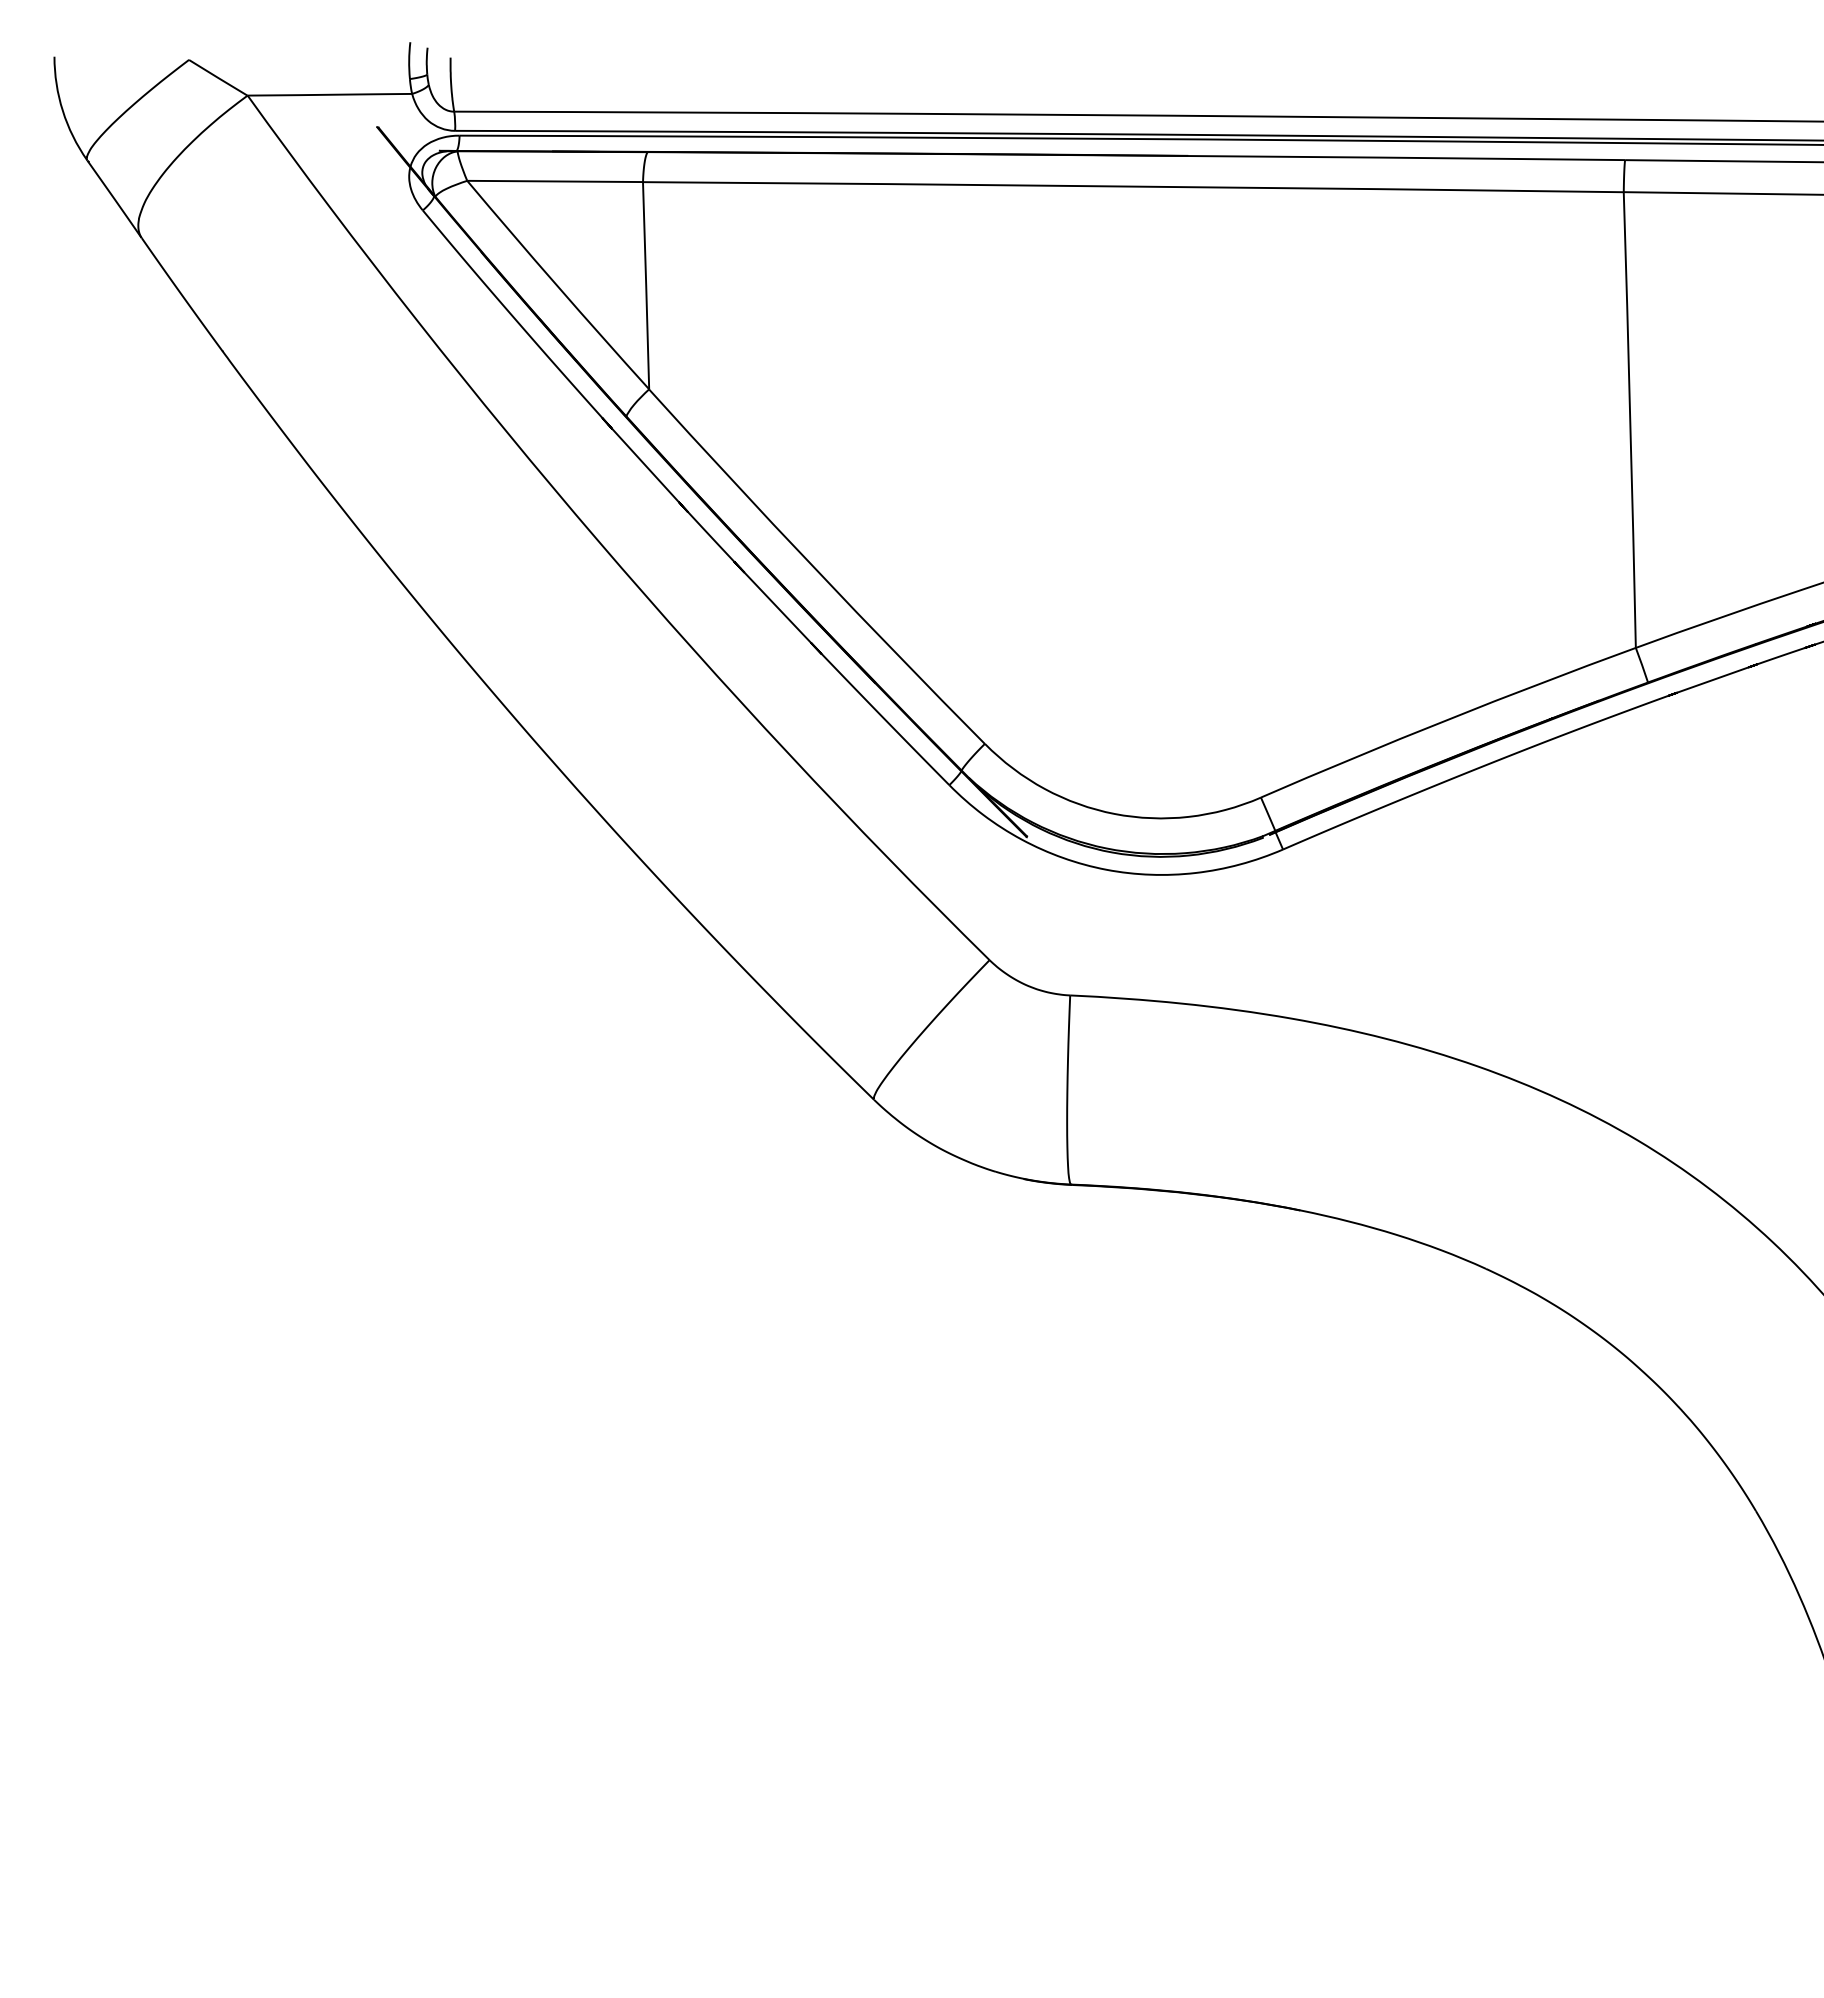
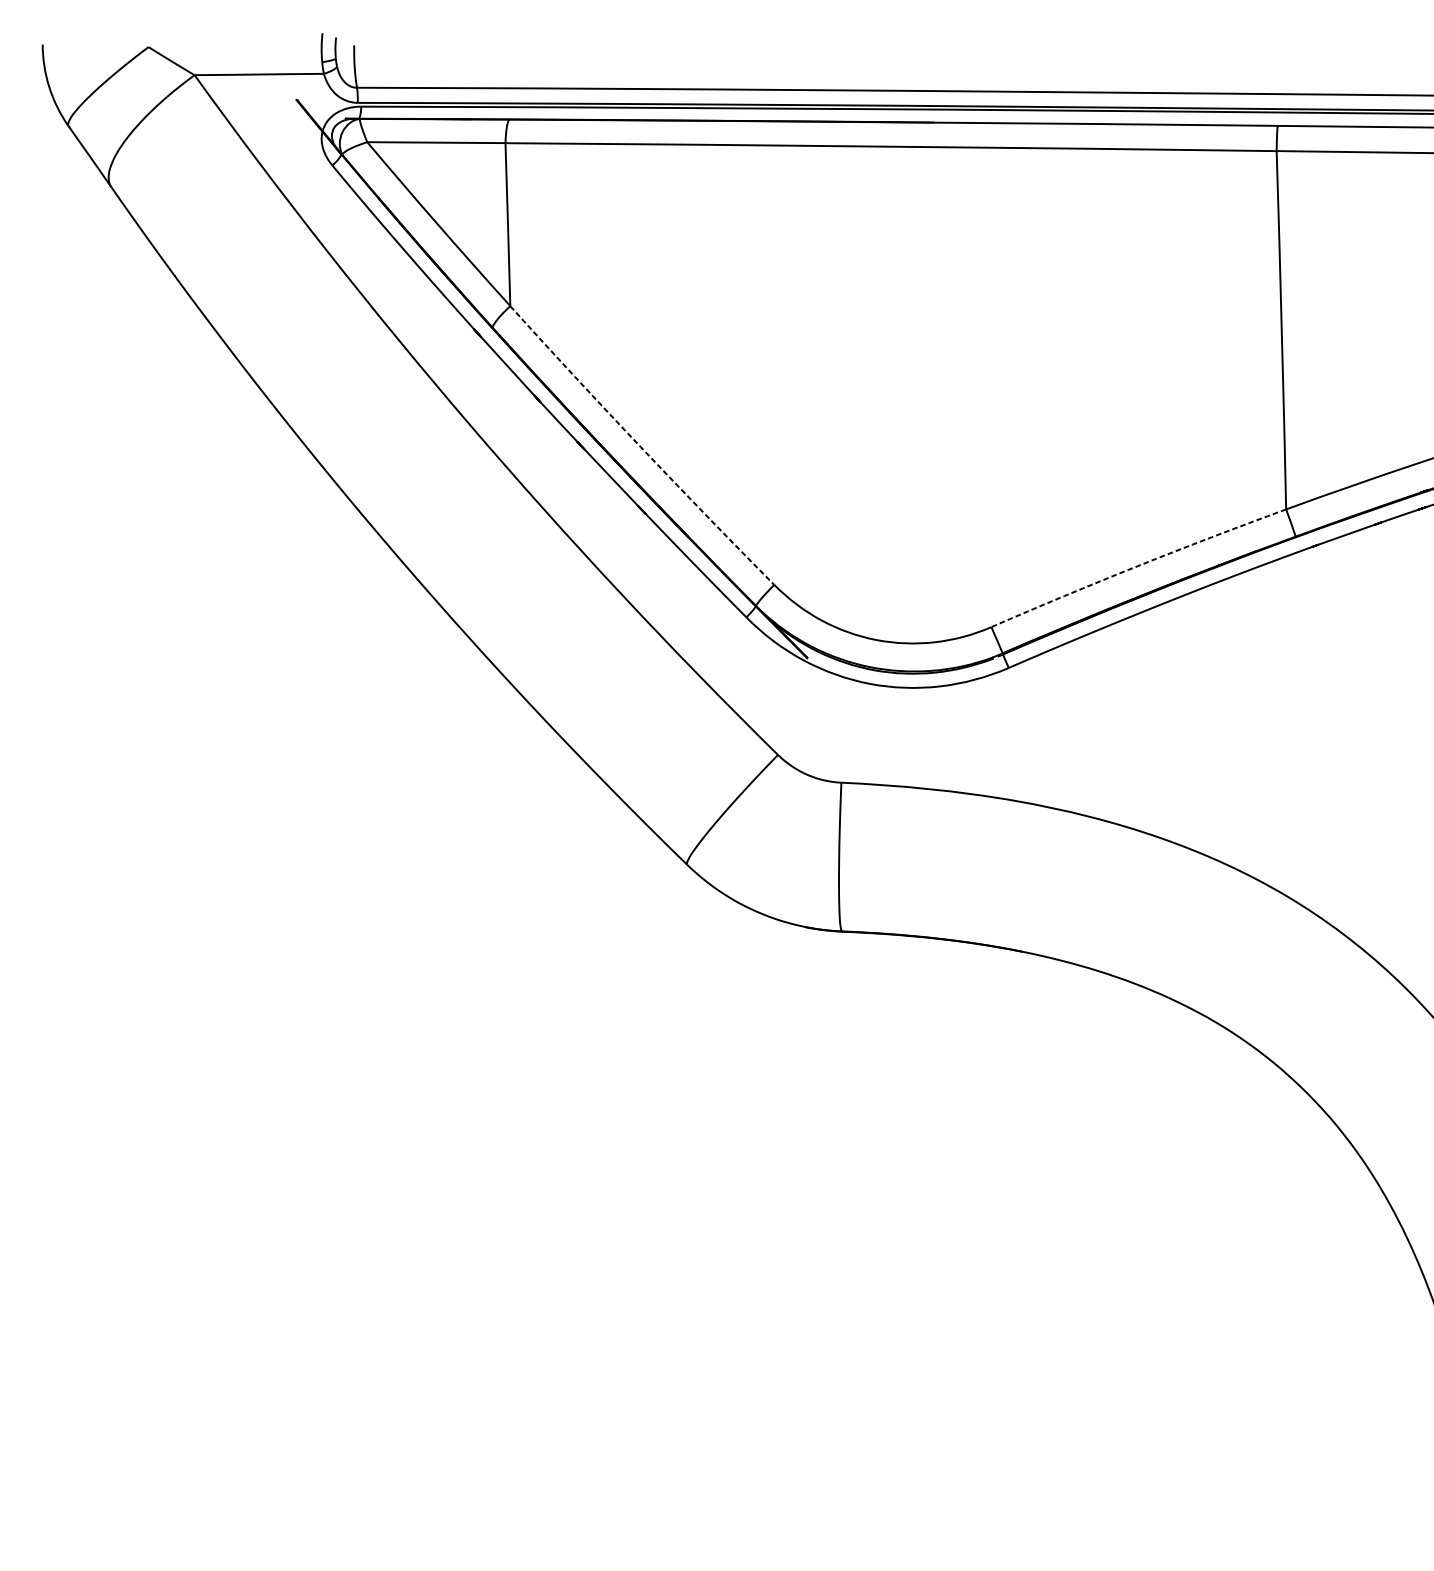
arc: (815, 568) -> (641, 446), solid -> dashed
arc: (1447, 720) -> (1138, 566), solid -> dashed

